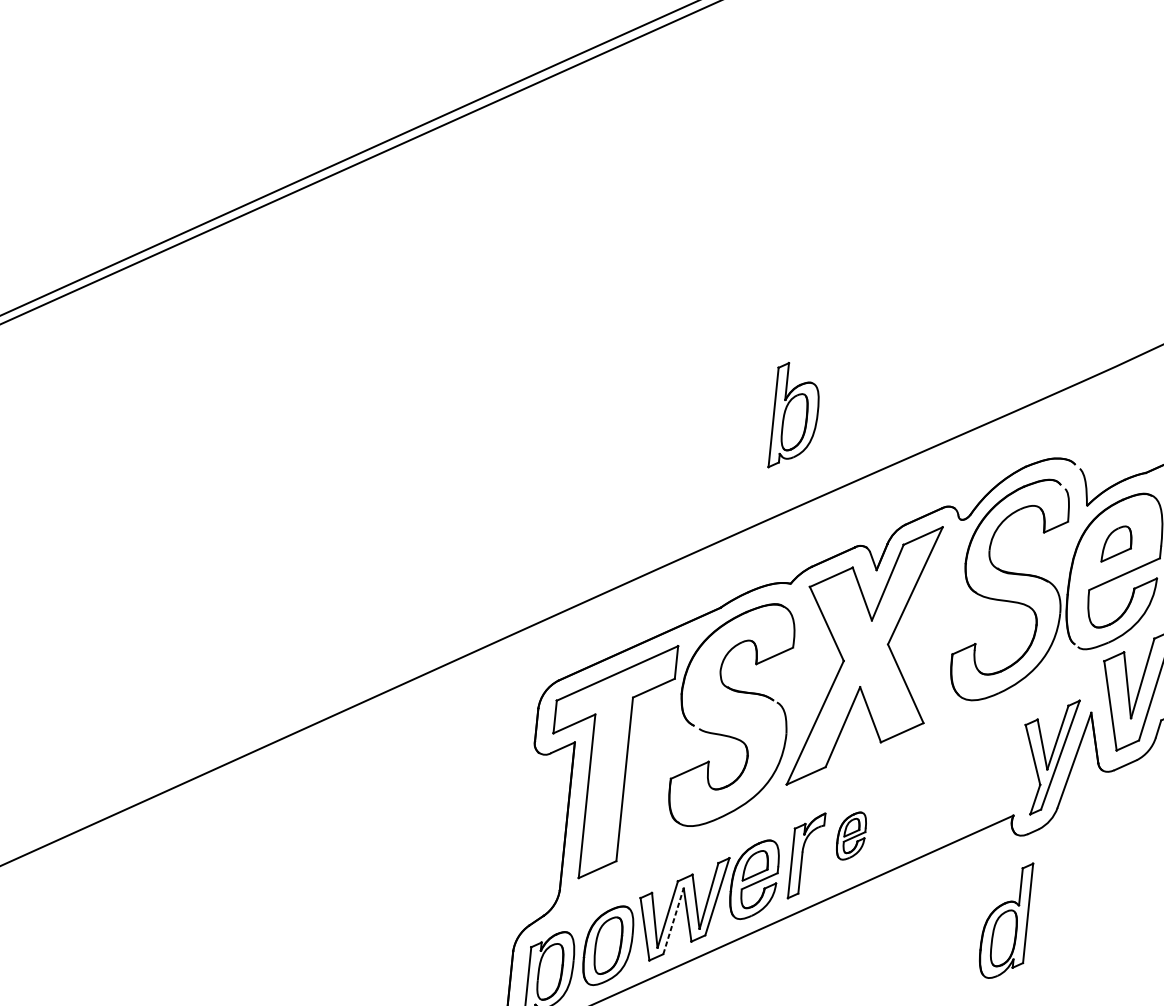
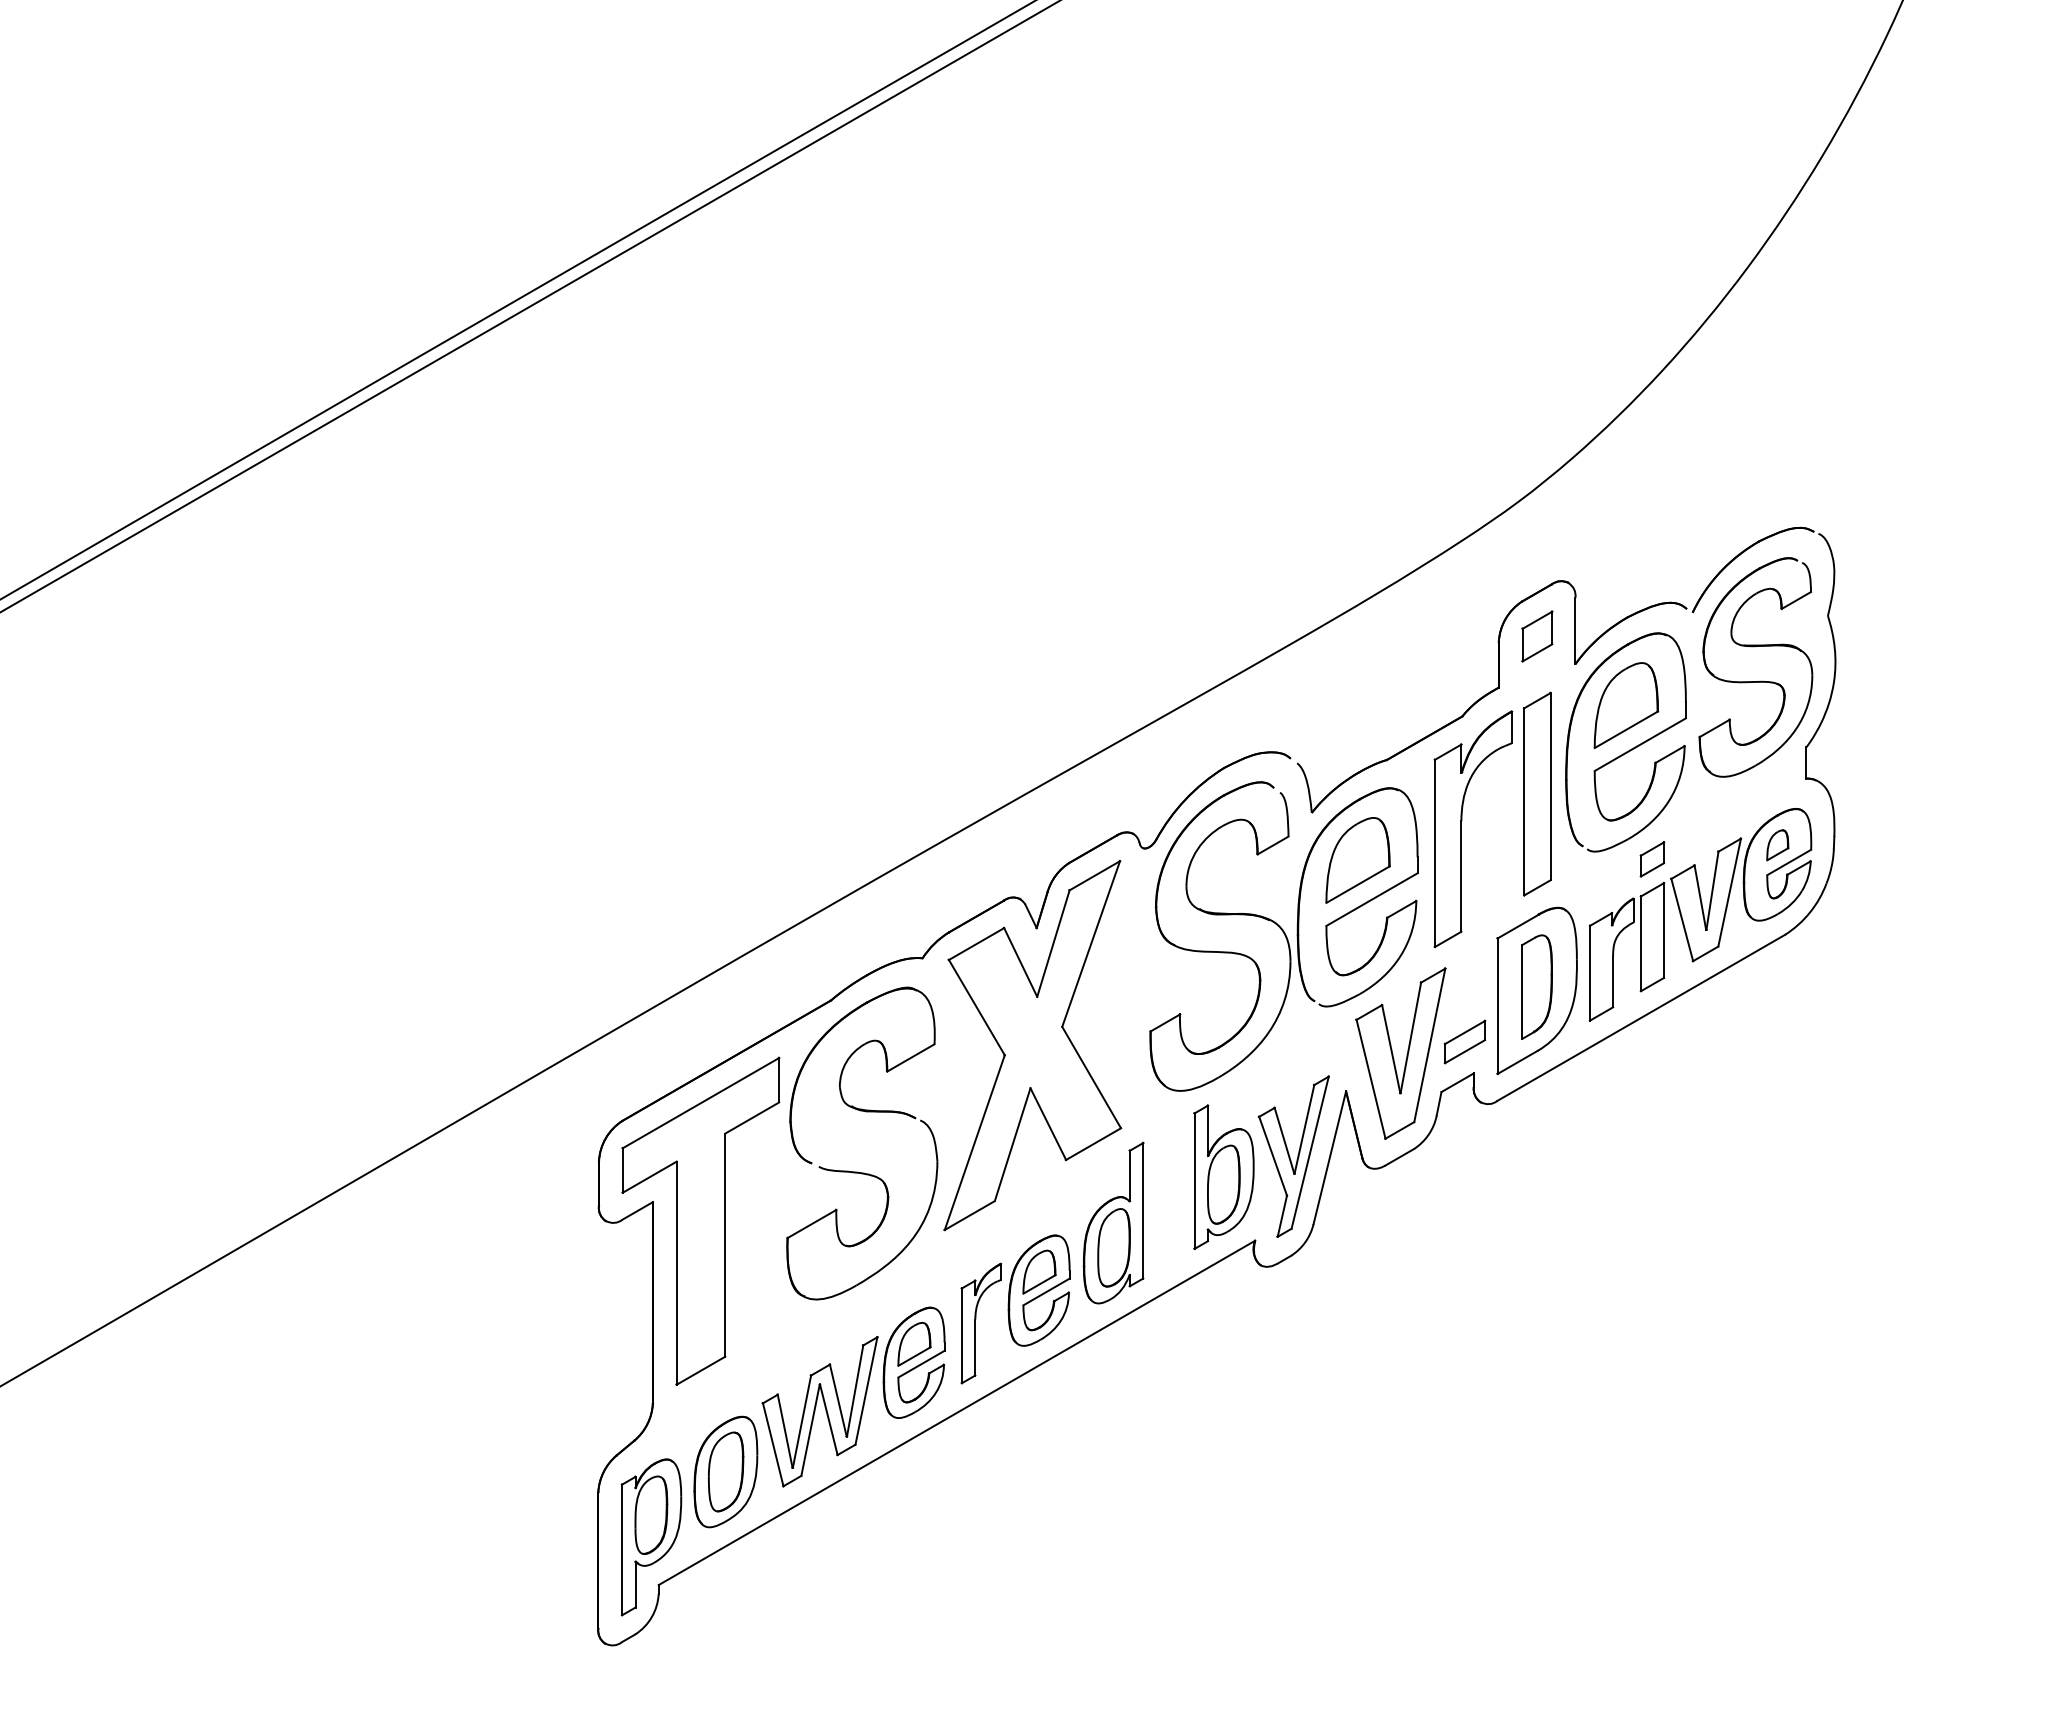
part: (795, 416) -> (1223, 1176), moved
part: (1116, 544) -> (1357, 860), size x1.67
part: (850, 835) -> (1038, 1290), size x1.67
part: (1005, 919) -> (1113, 1222), moved
line: (673, 921) -> (810, 1430), dashed -> solid

